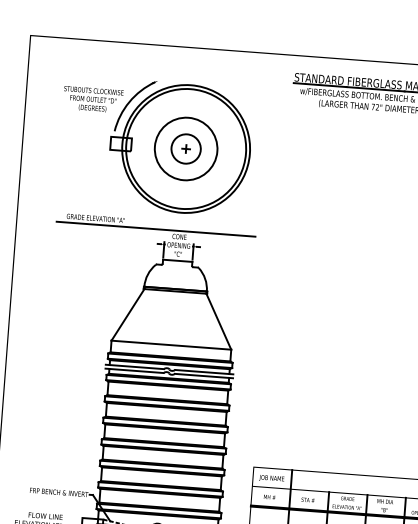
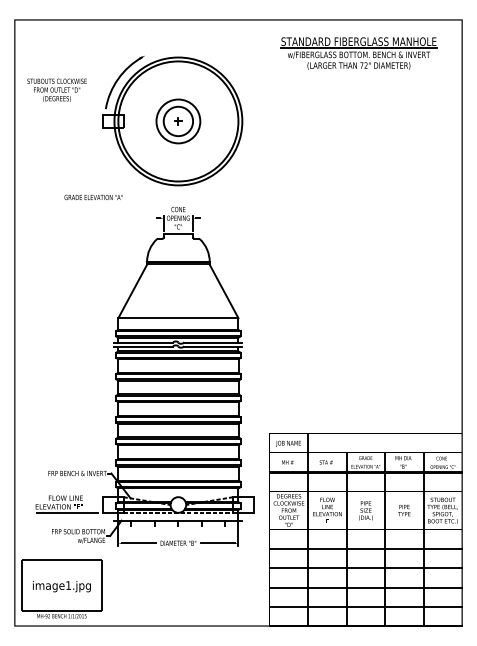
text: (92, 98) -> (56, 89), moved
circle: (186, 149) -> (178, 121), size x0.7
line: (156, 229) -> (154, 203), removed

